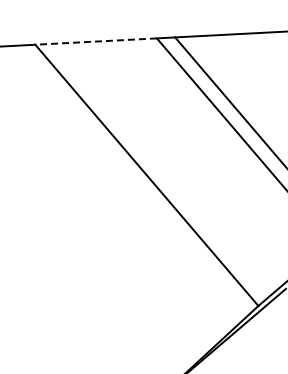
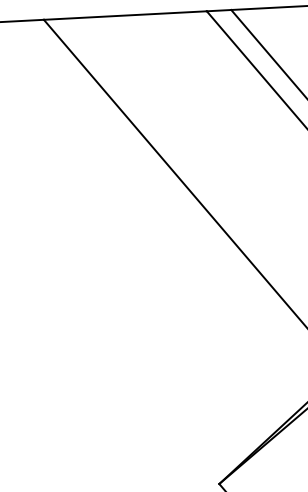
line: (96, 41) -> (125, 15), dashed -> solid

